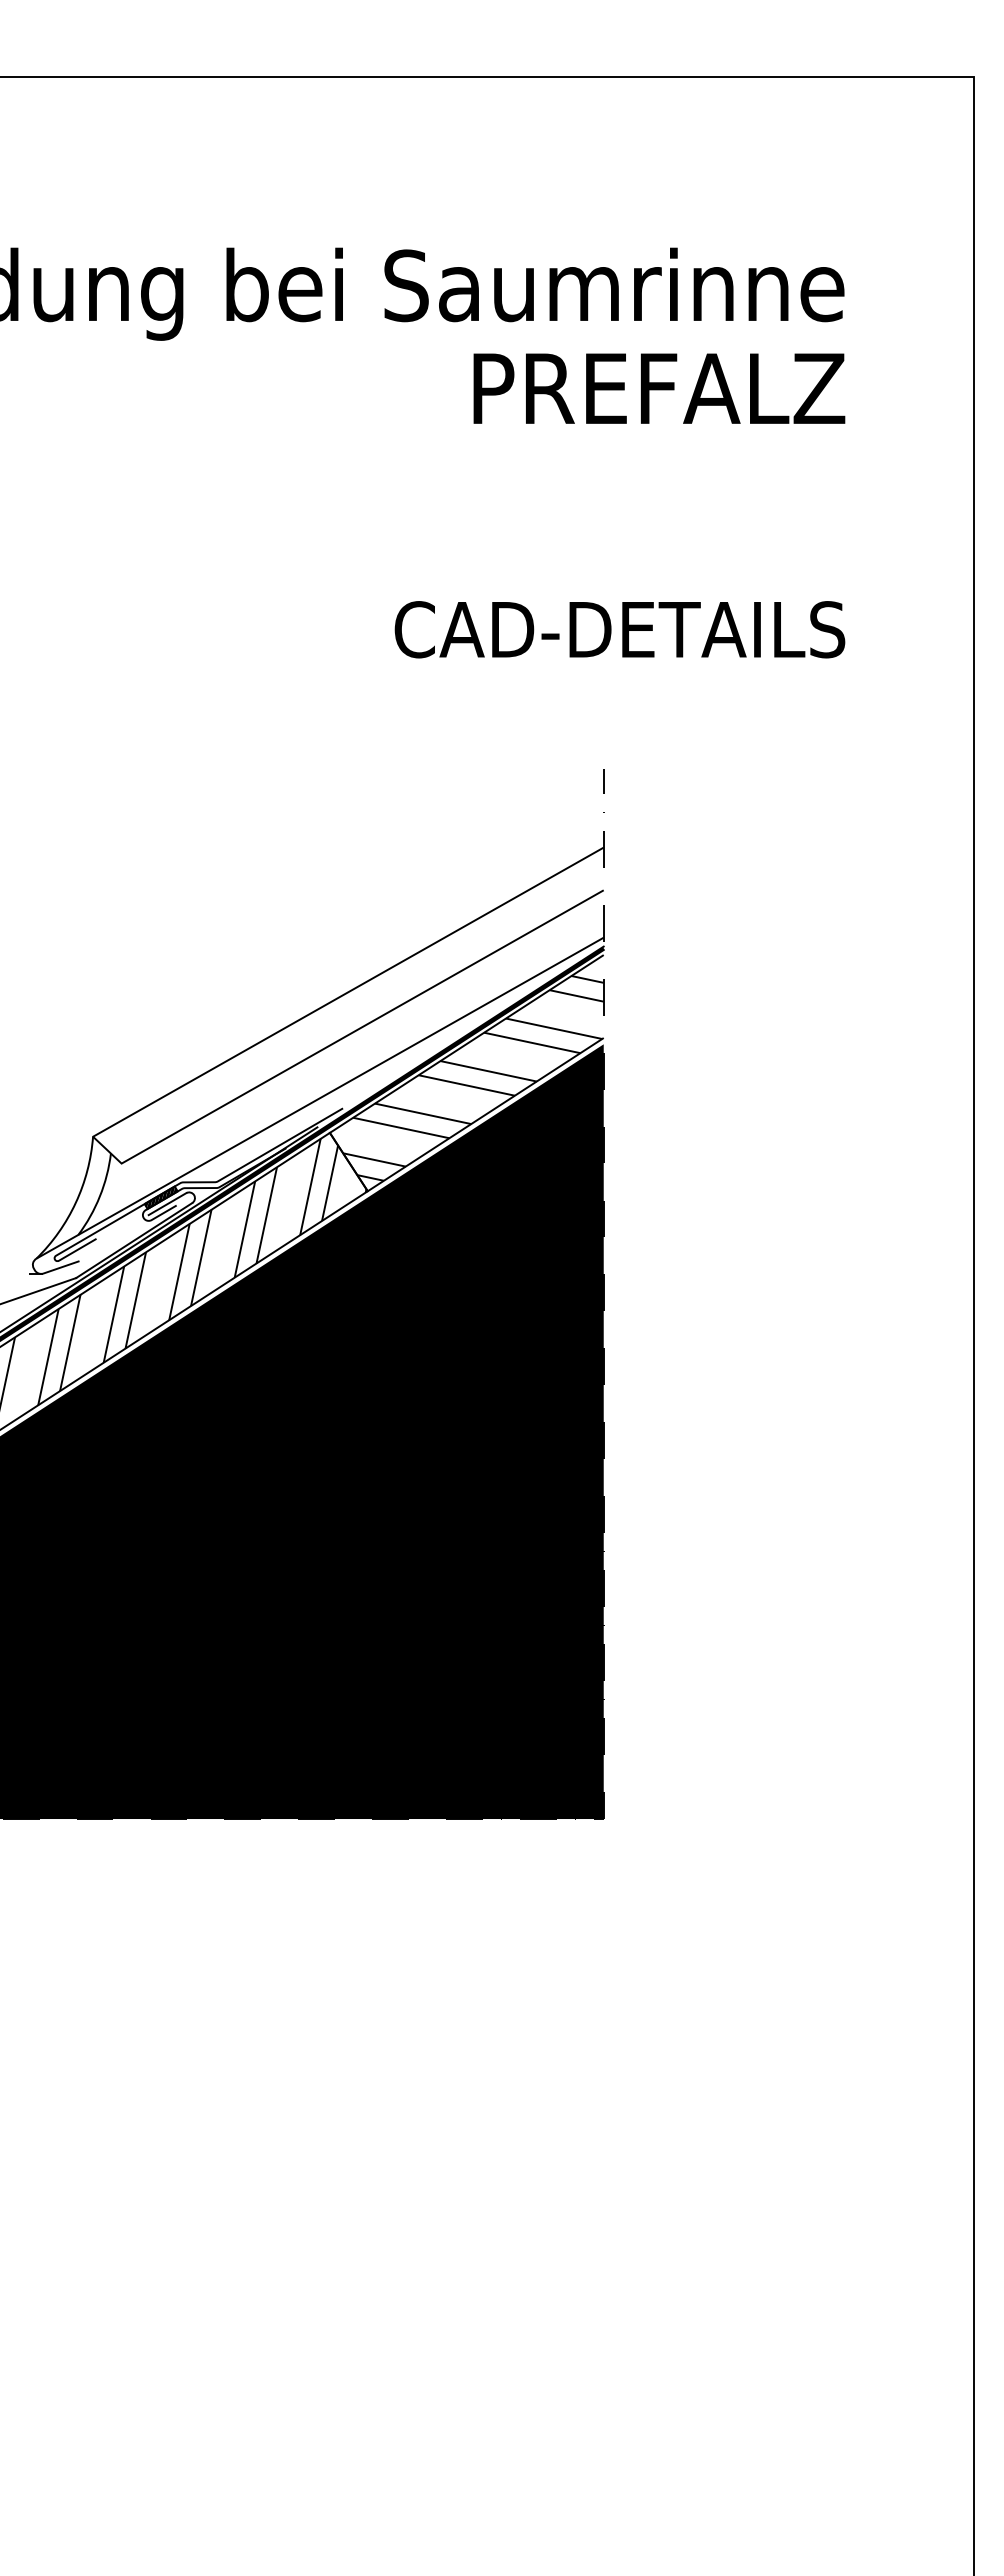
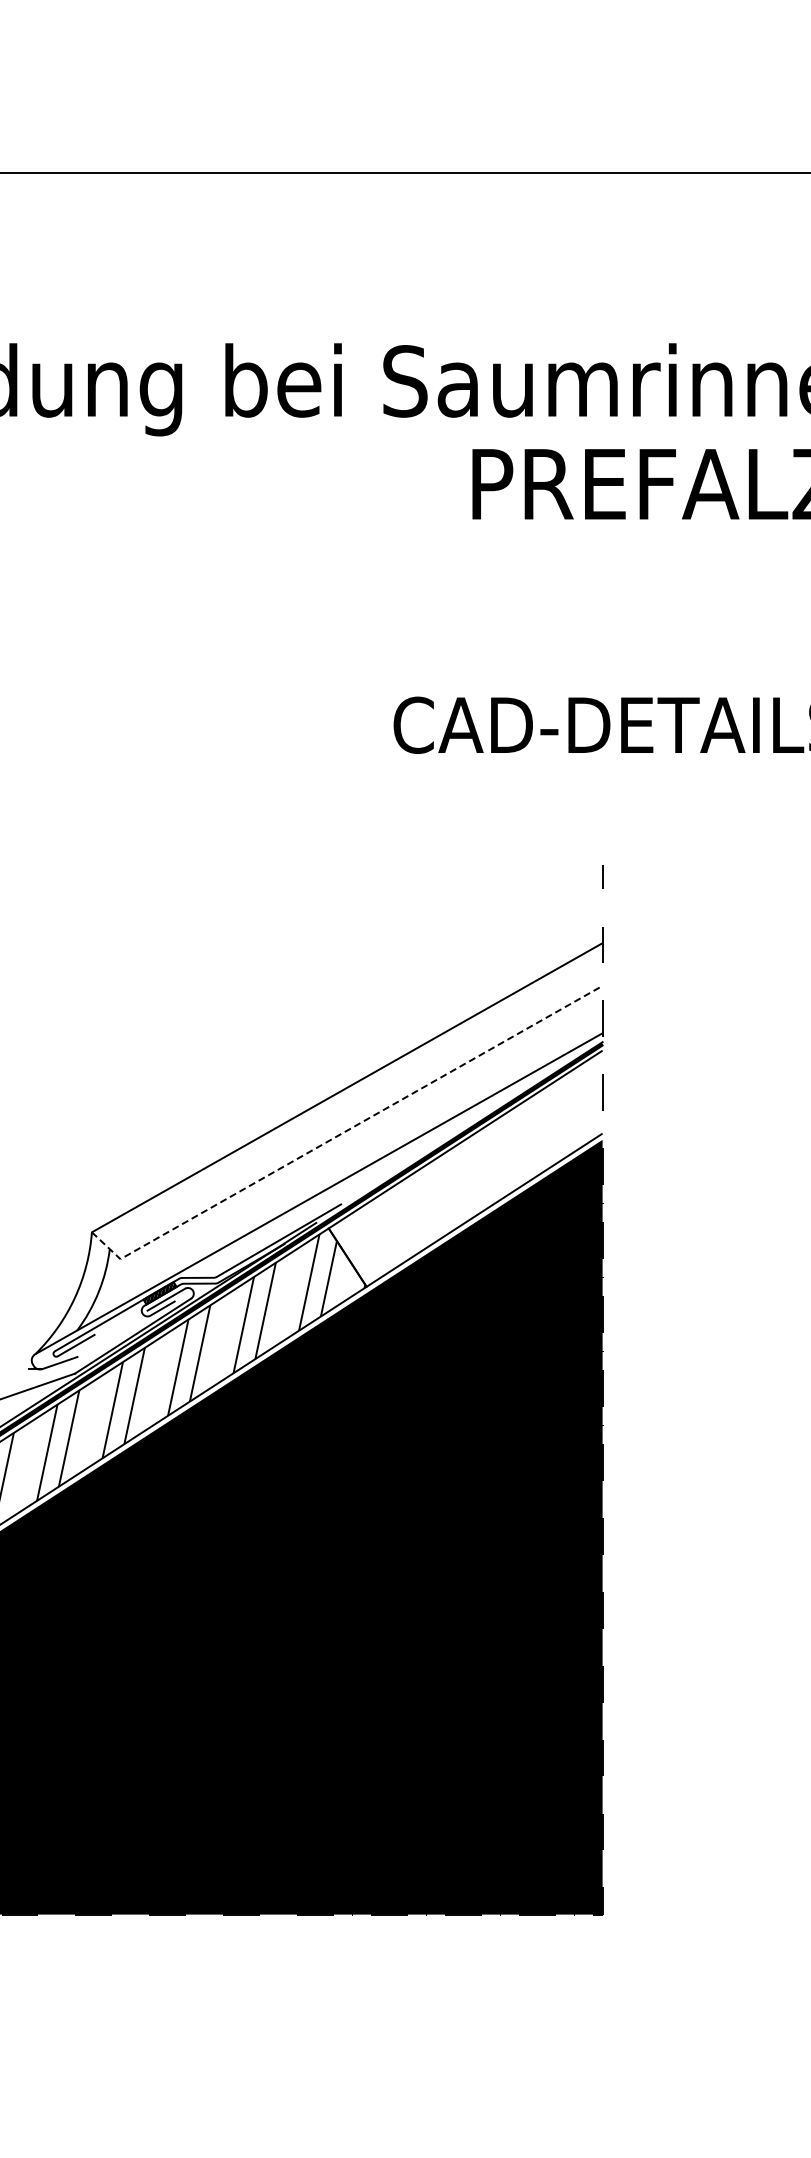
line: (344, 1037) -> (343, 1133), solid -> dashed
hatch: (473, 1078) -> (472, 1174), removed

